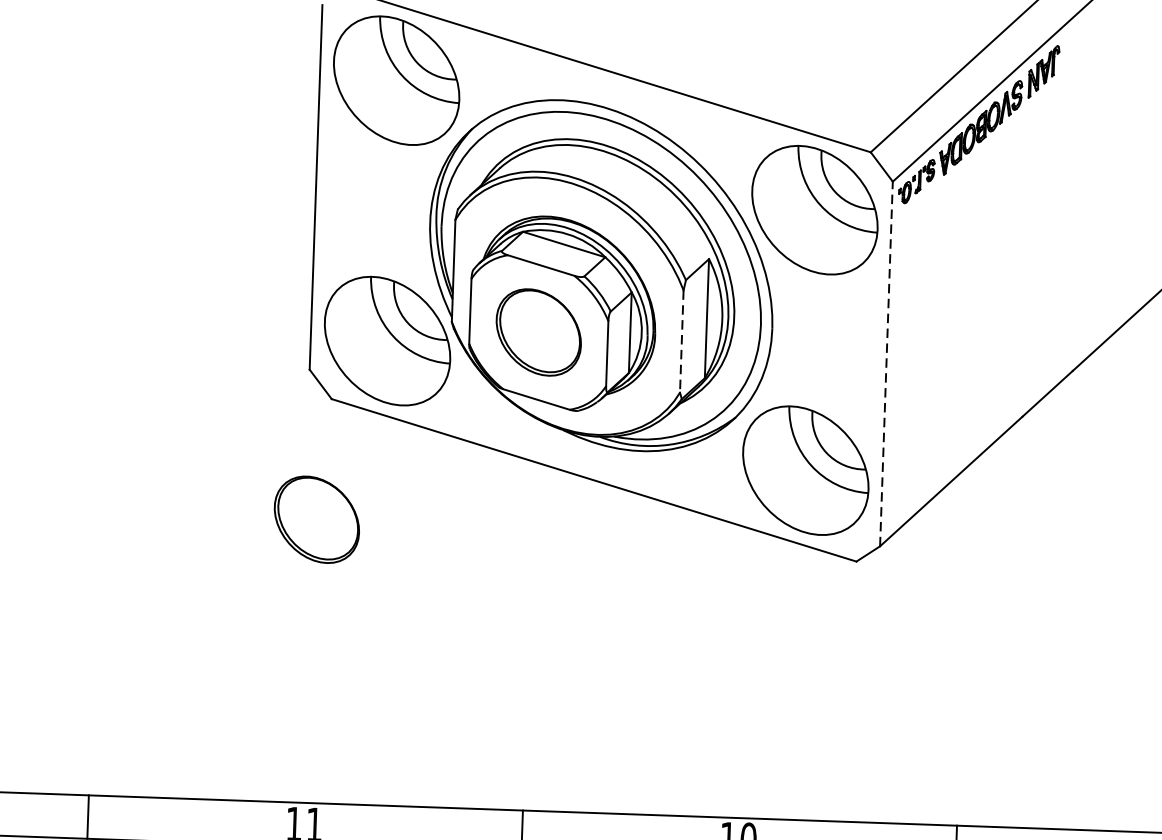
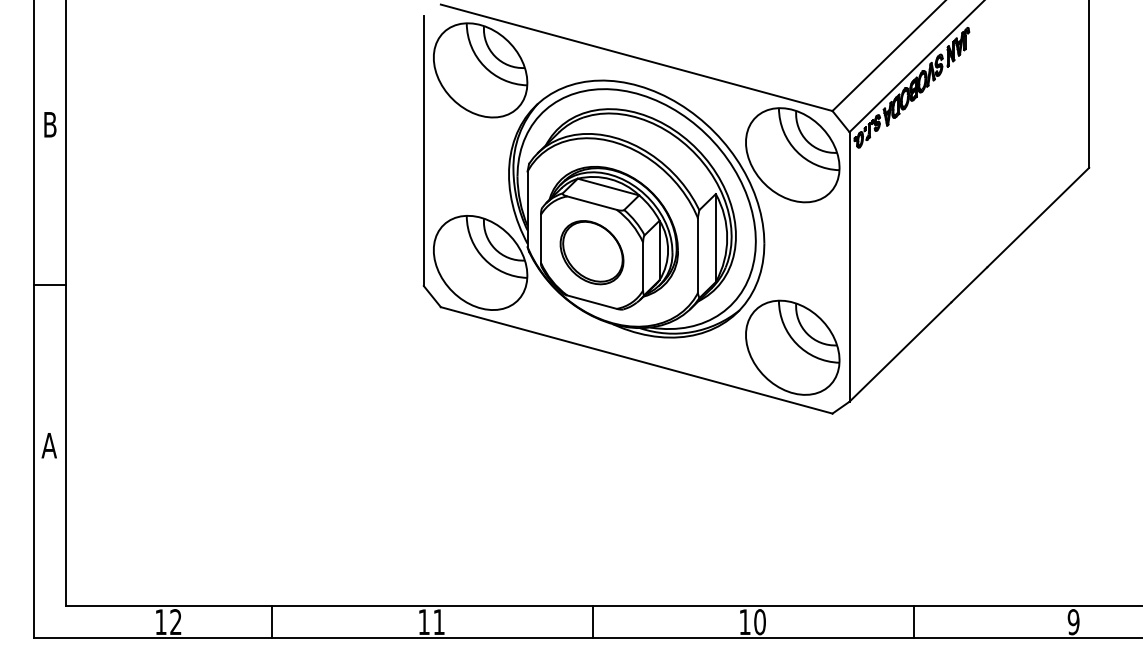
line: (681, 341) -> (697, 255), dashed -> solid
line: (886, 363) -> (849, 266), dashed -> solid
part: (316, 519) -> (432, 396), removed

